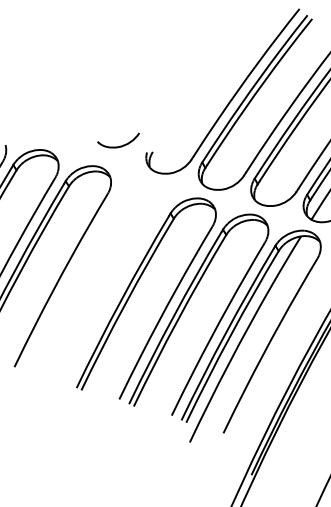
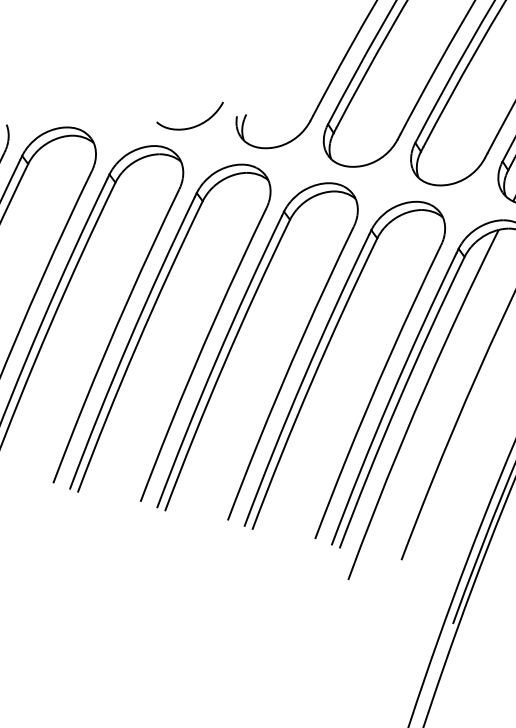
curve: (120, 145) -> (194, 124), moved
part: (80, 276) -> (147, 326), added

